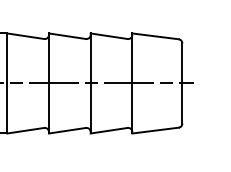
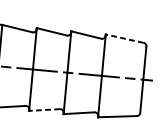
line: (155, 36) -> (124, 38), solid -> dashed
line: (67, 130) -> (44, 109), solid -> dashed

